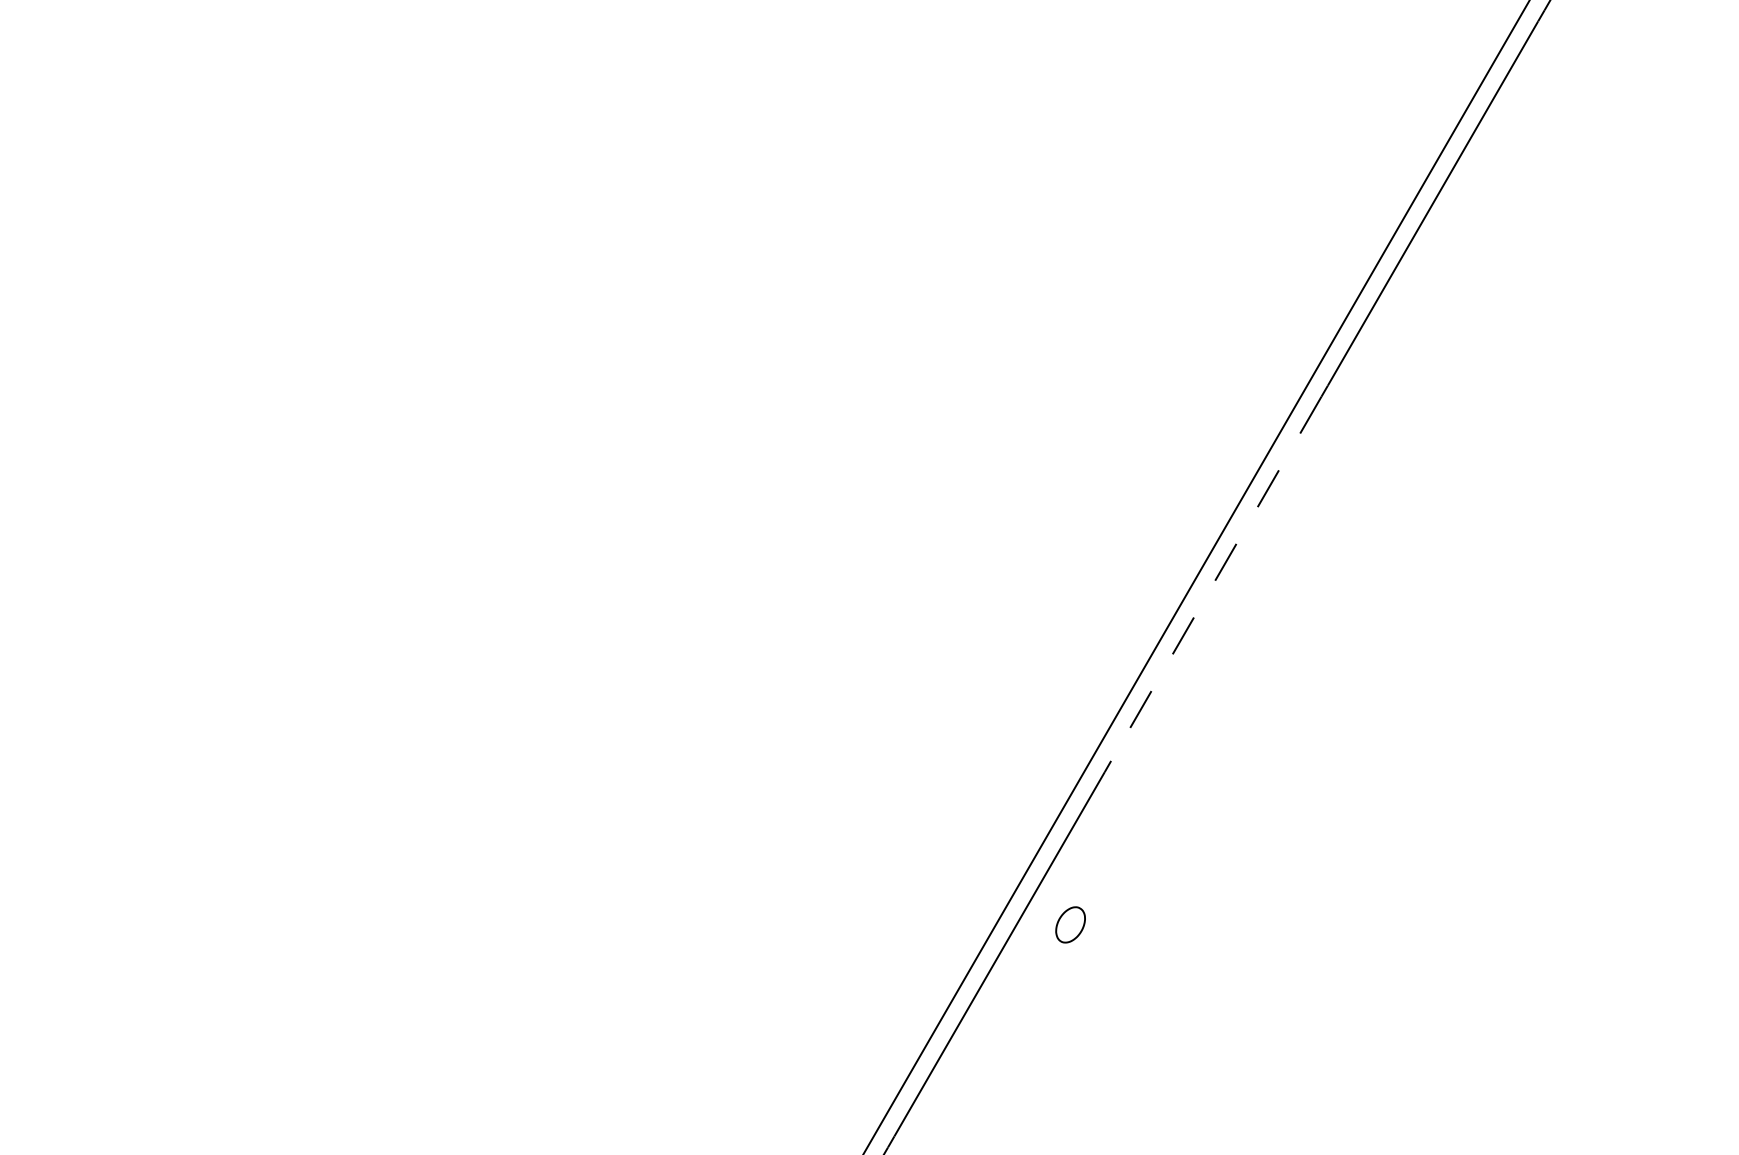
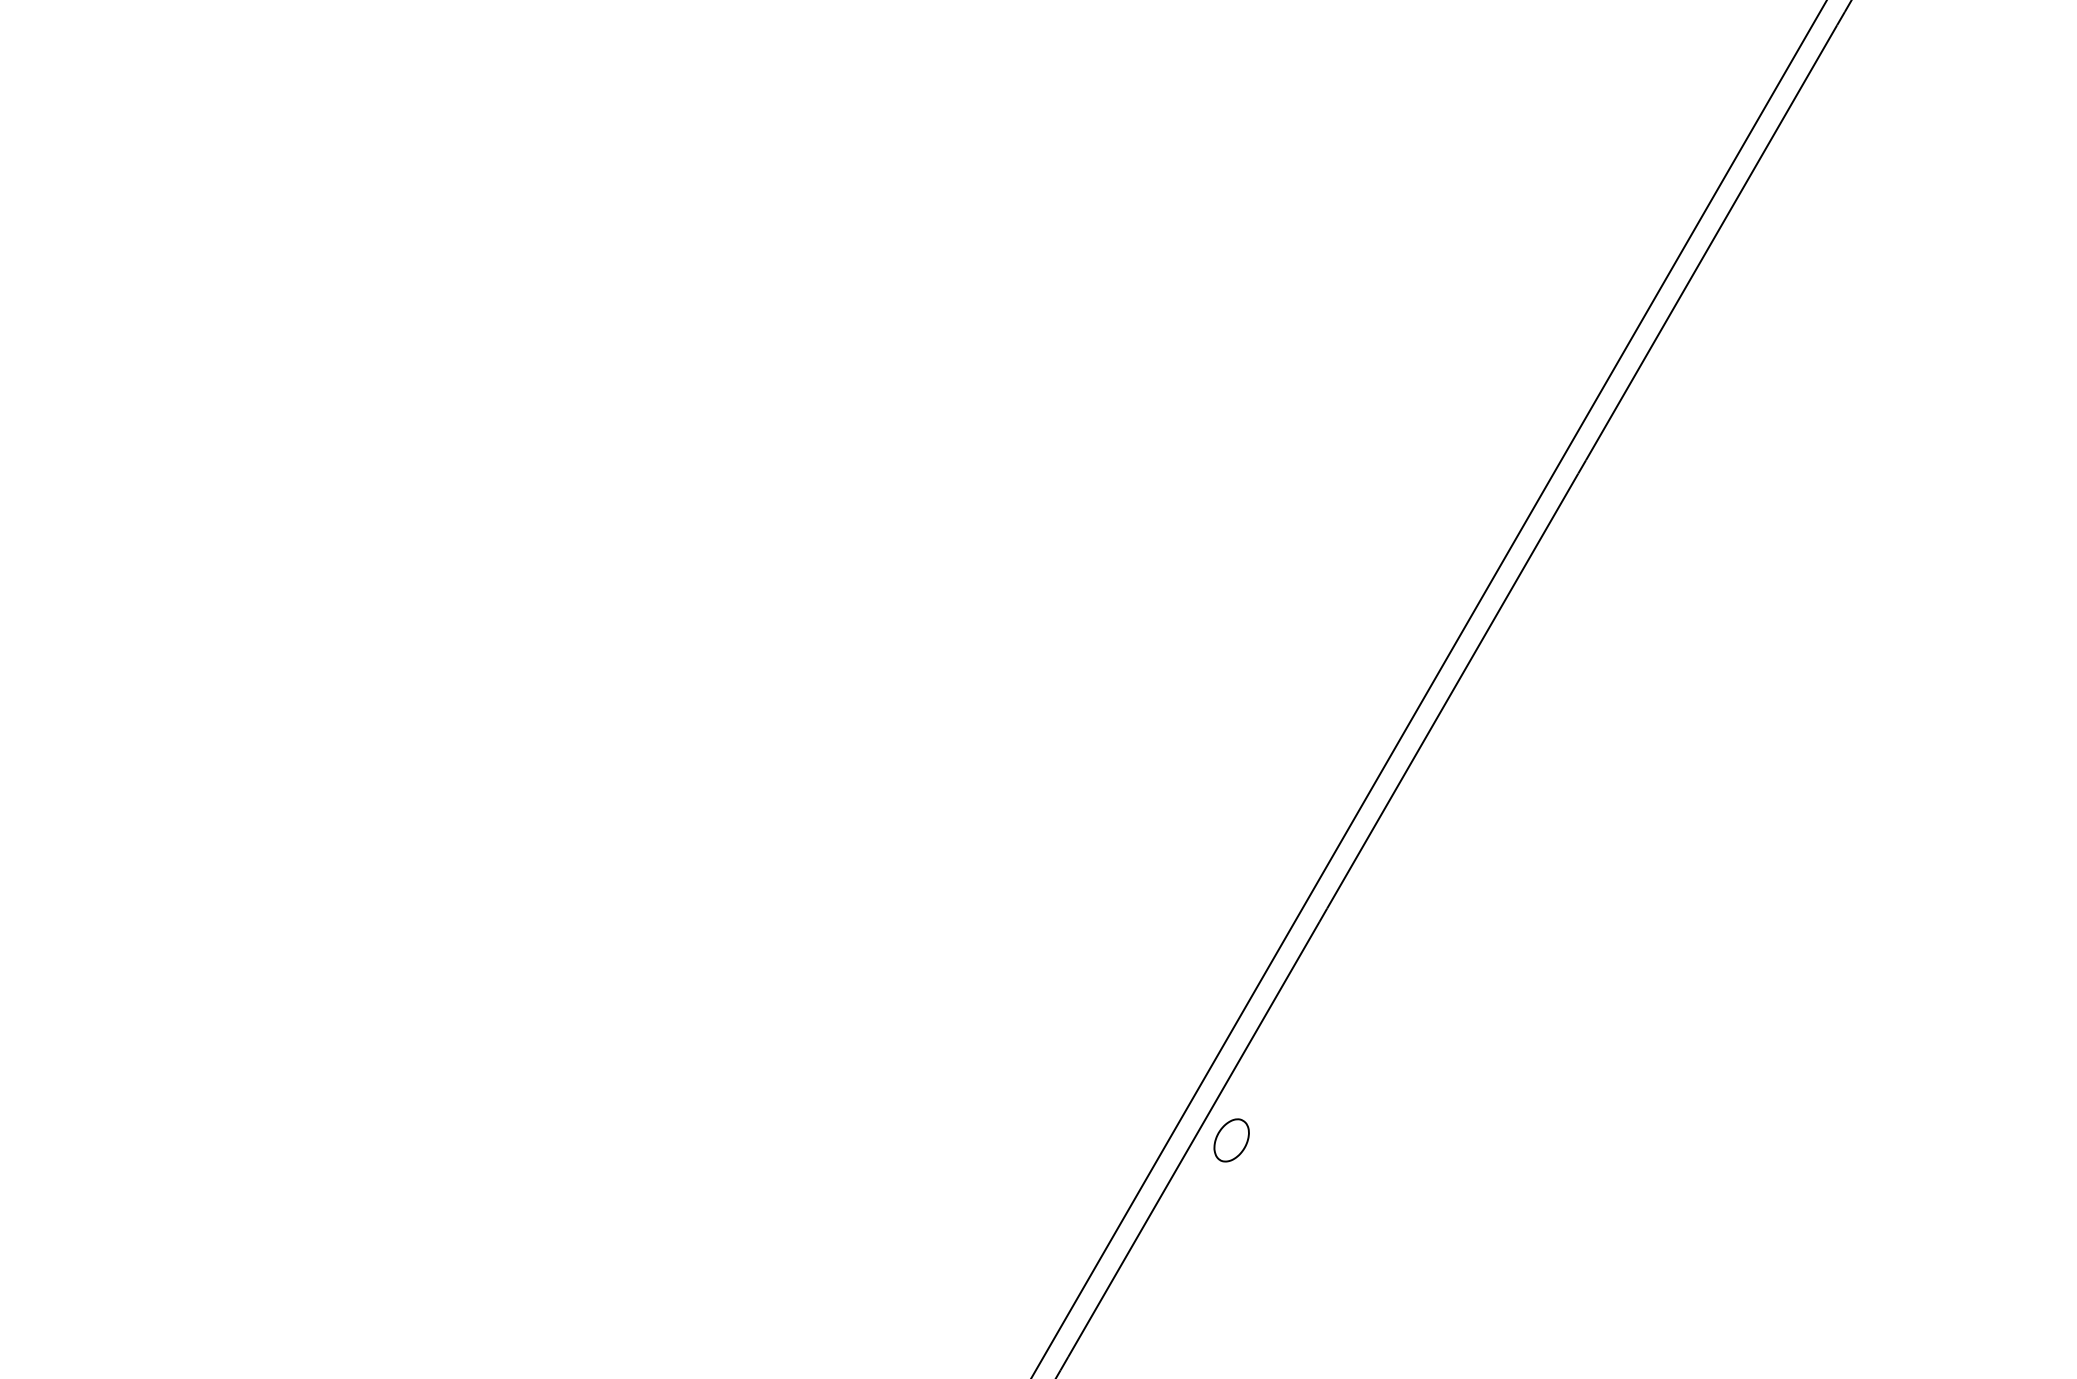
line: (1216, 579) -> (1452, 691), dashed -> solid
part: (1070, 924) -> (1231, 1140), moved

